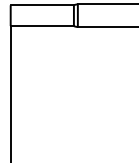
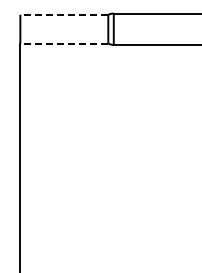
line: (42, 5) -> (64, 14), solid -> dashed
line: (42, 25) -> (64, 43), solid -> dashed

